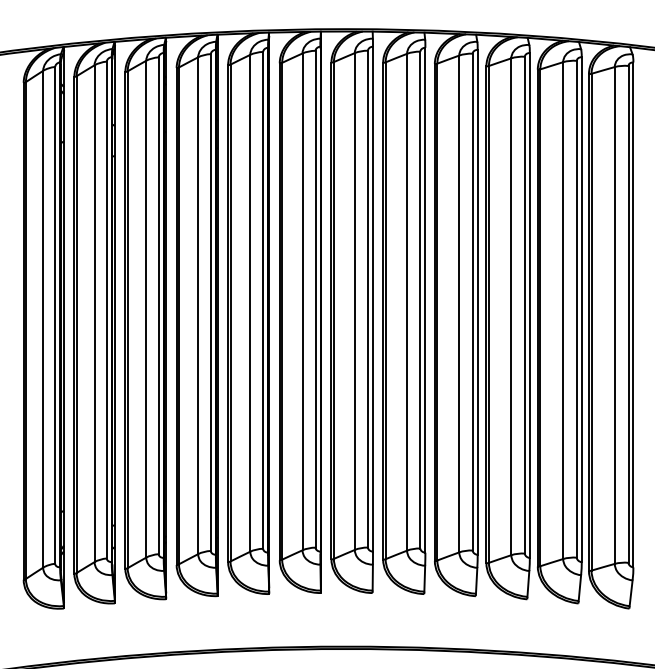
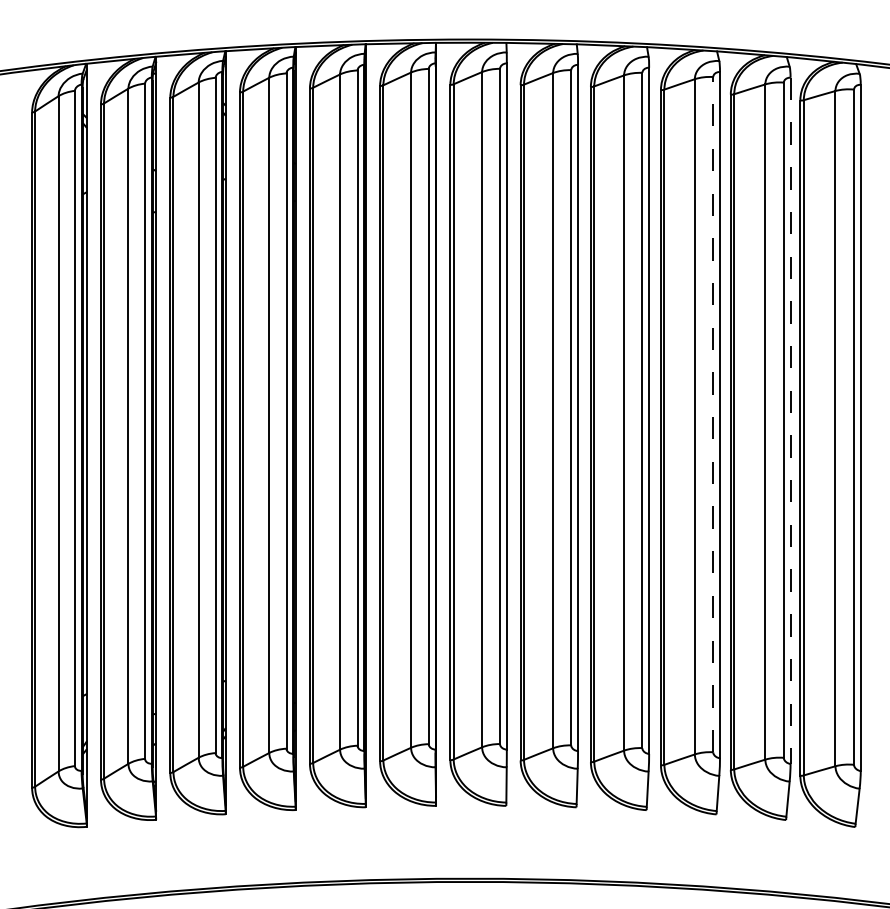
line: (525, 305) -> (713, 414), solid -> dashed
line: (581, 310) -> (790, 421), solid -> dashed

